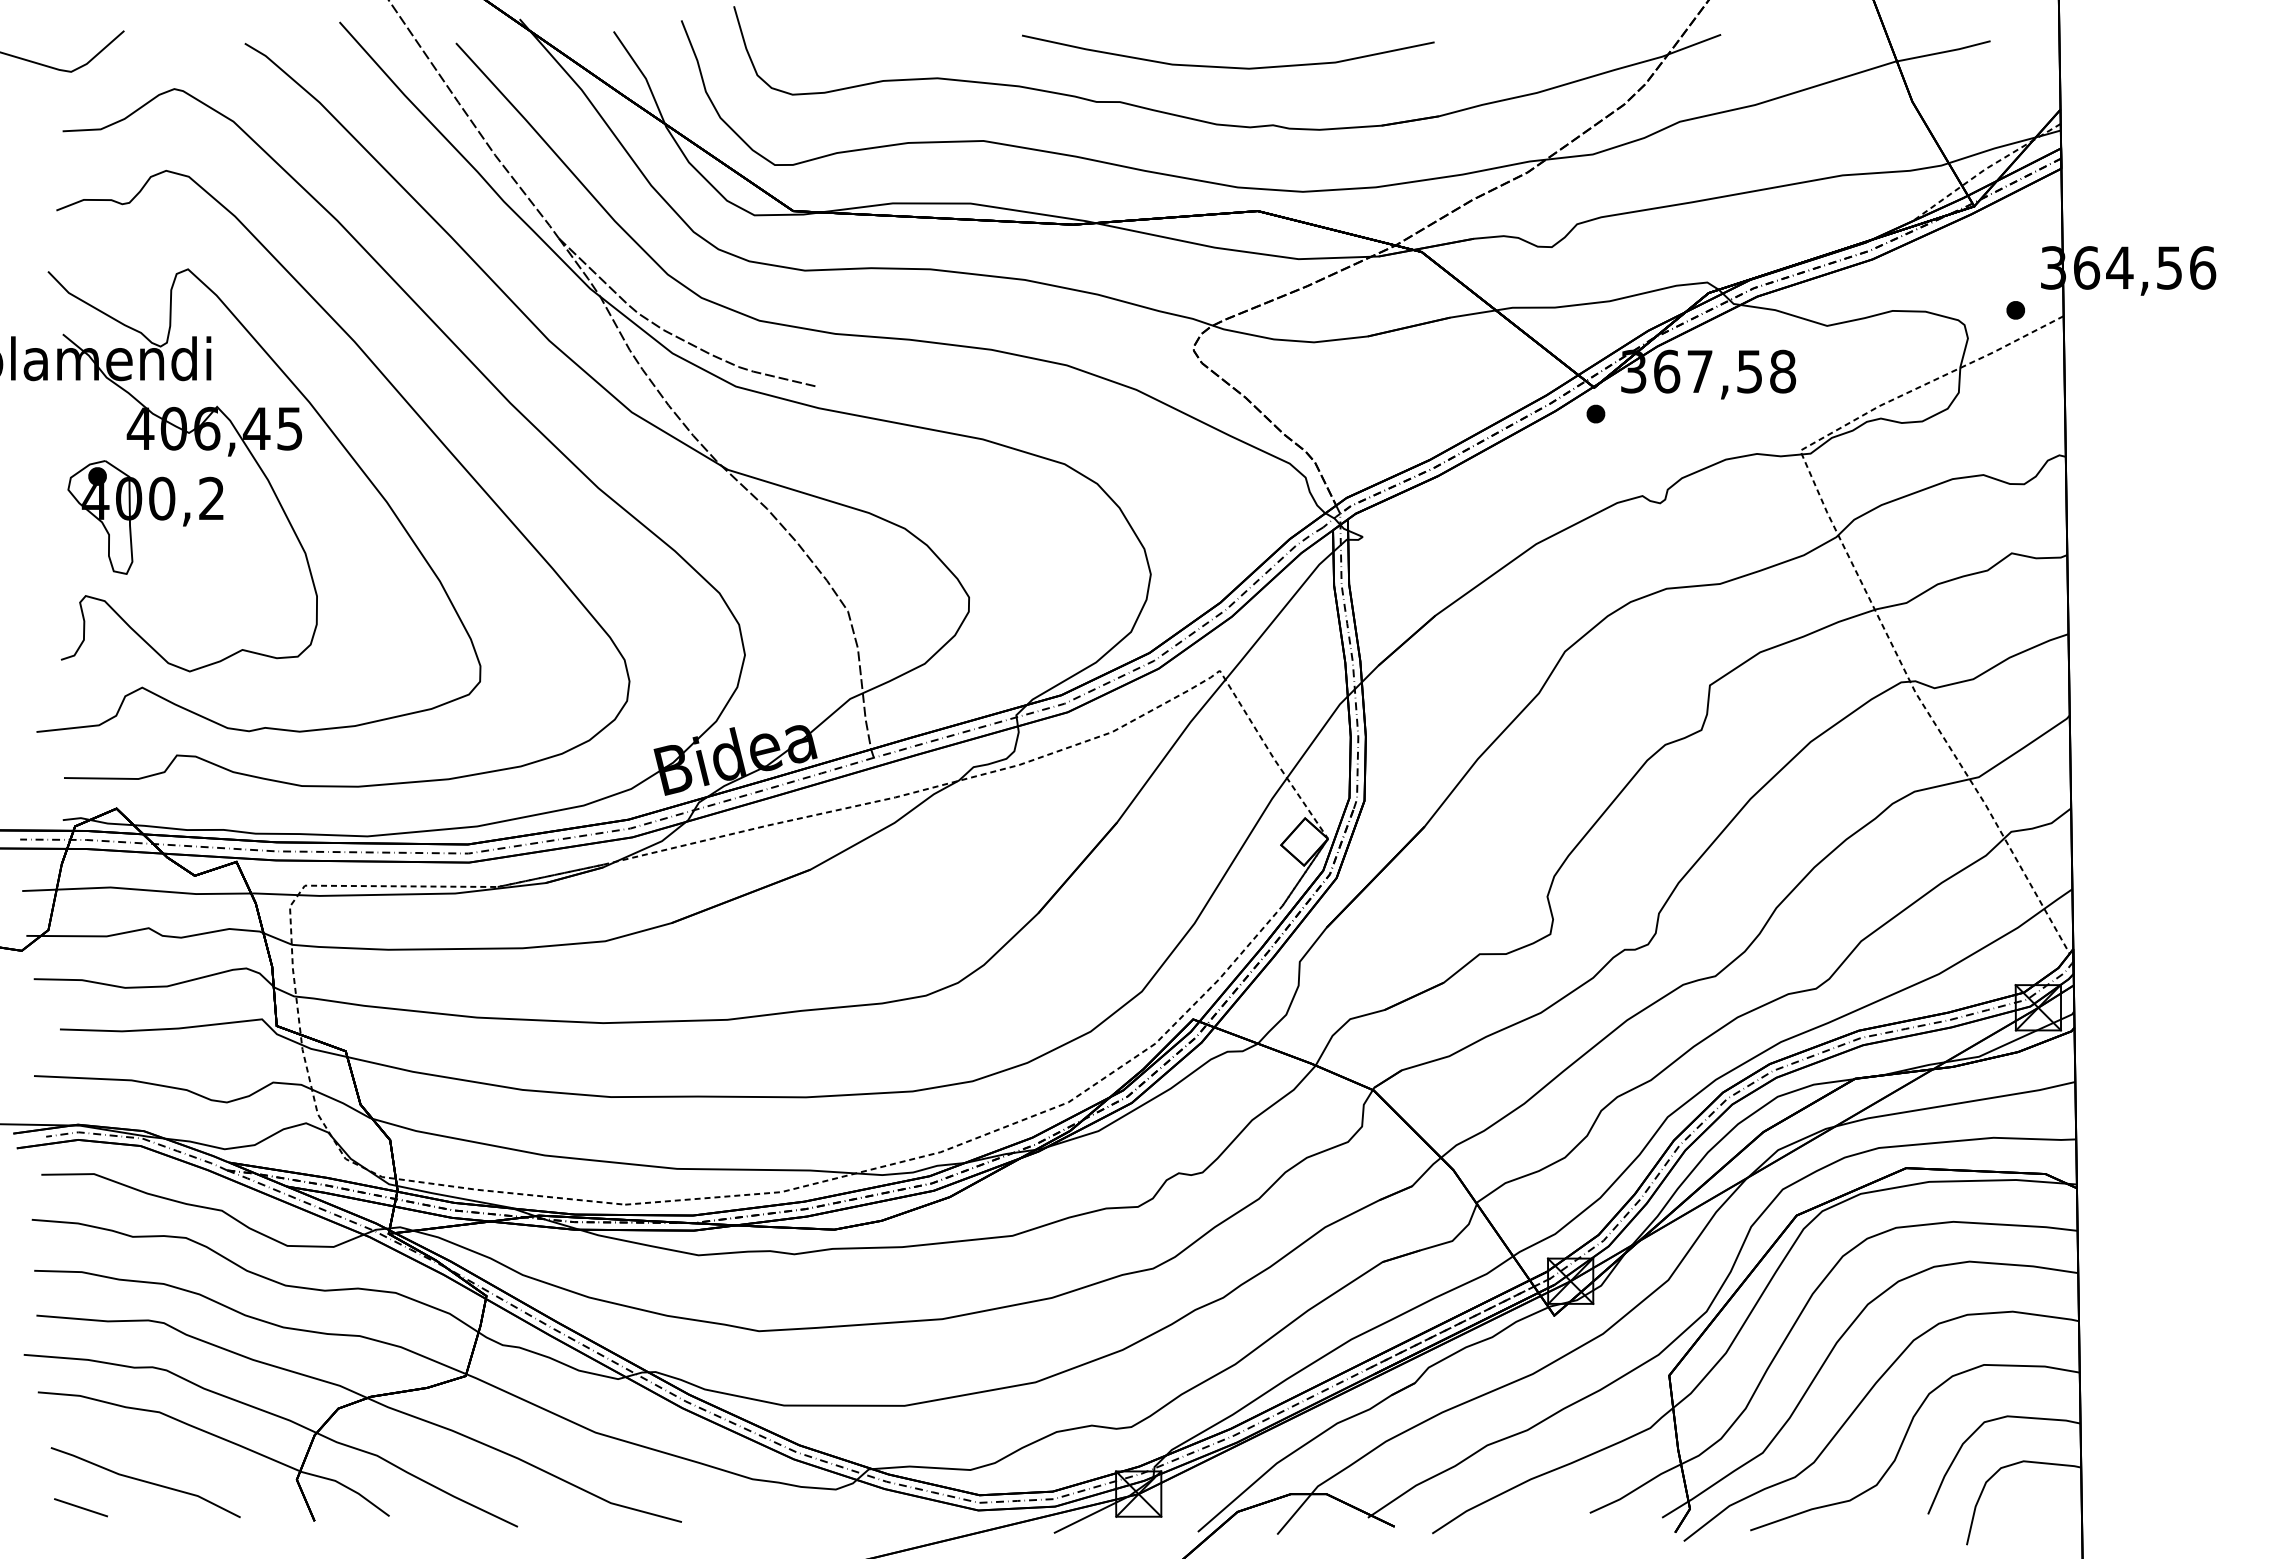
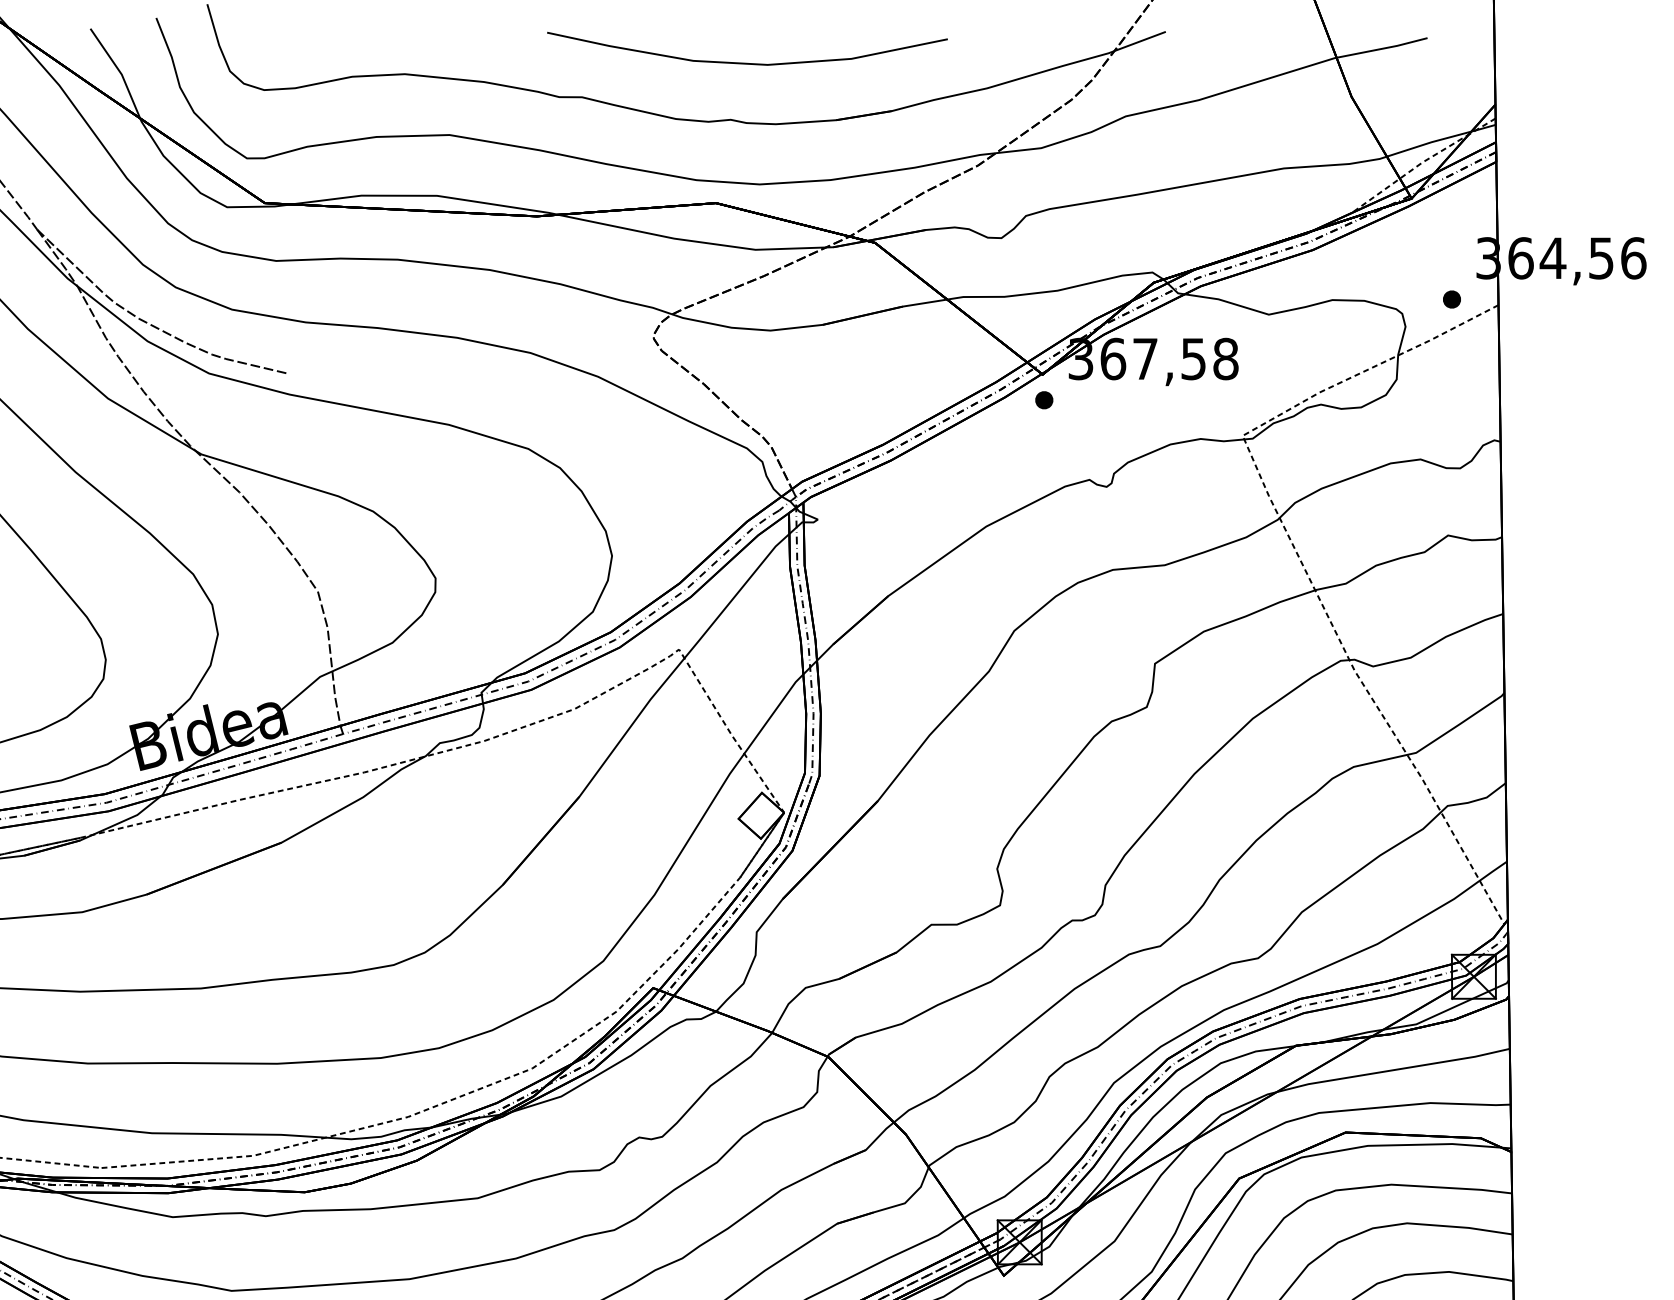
curve: (1228, 66) -> (747, 62), moved

